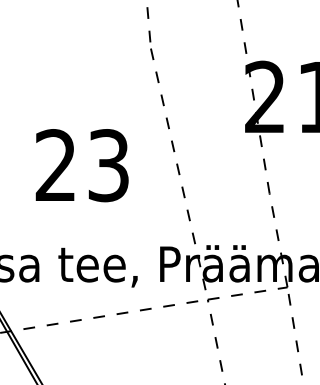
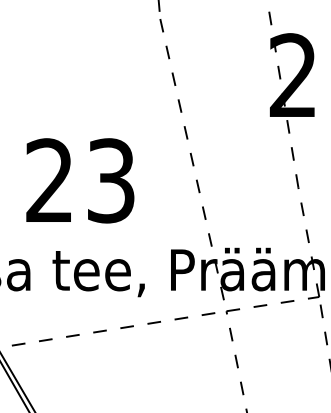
text: (81, 165) -> (79, 180), moved

